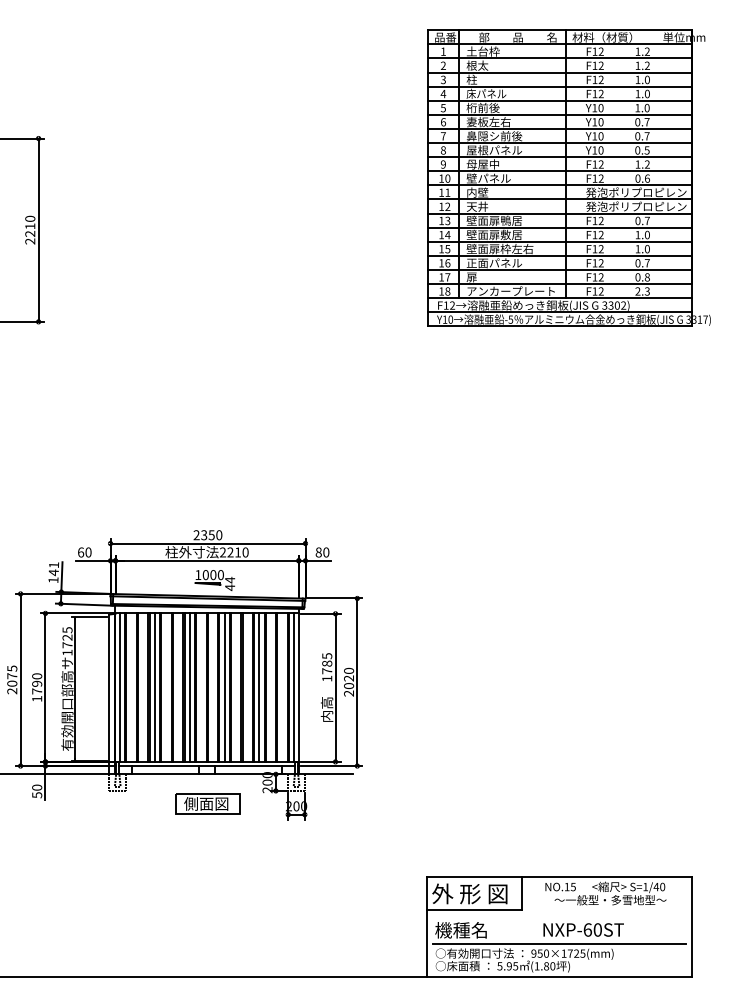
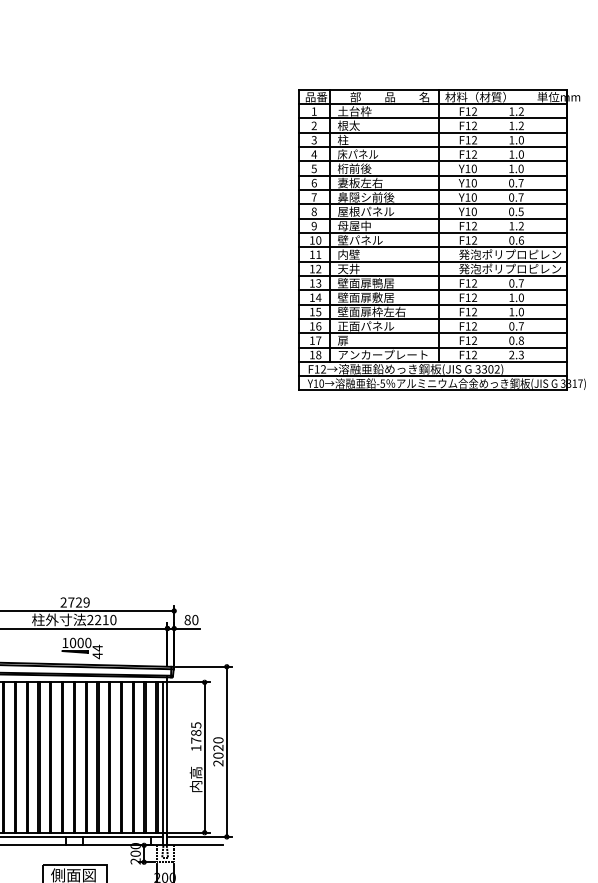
text: (211, 535) -> (78, 602), 2350 -> 2729
line: (154, 687) -> (20, 757), removed
line: (189, 687) -> (56, 757), removed
line: (224, 687) -> (91, 757), removed
line: (259, 687) -> (127, 757), removed

